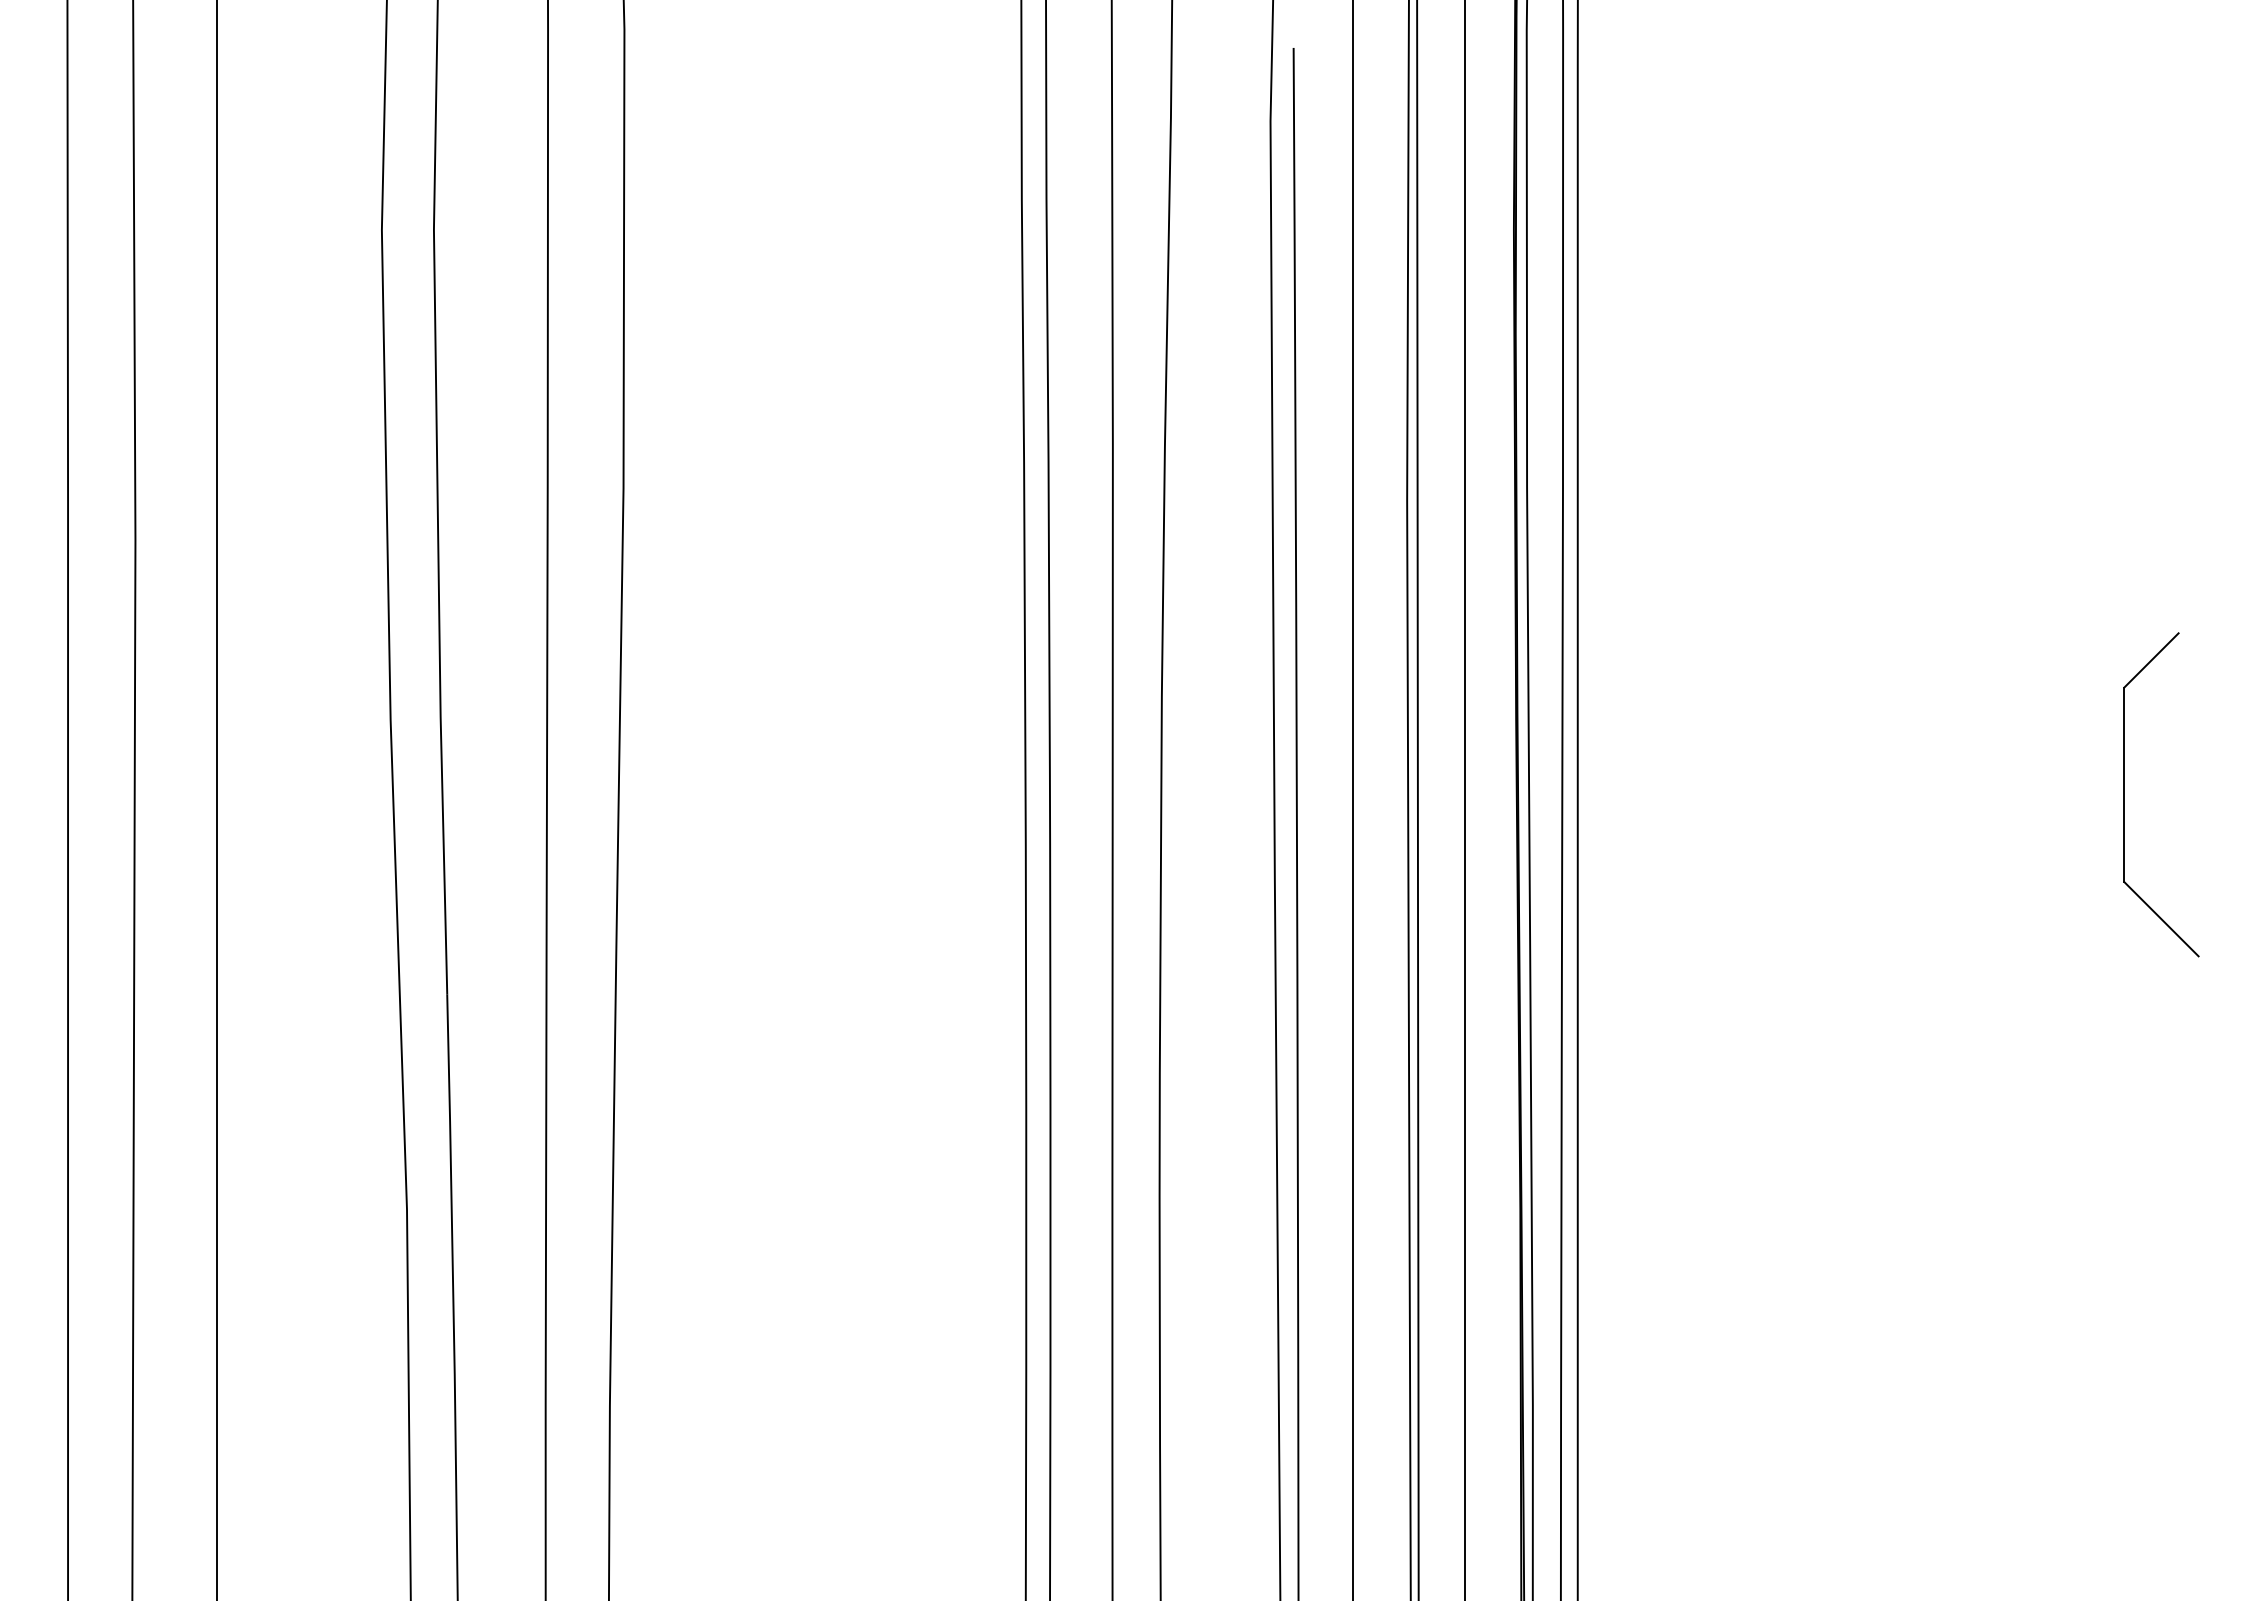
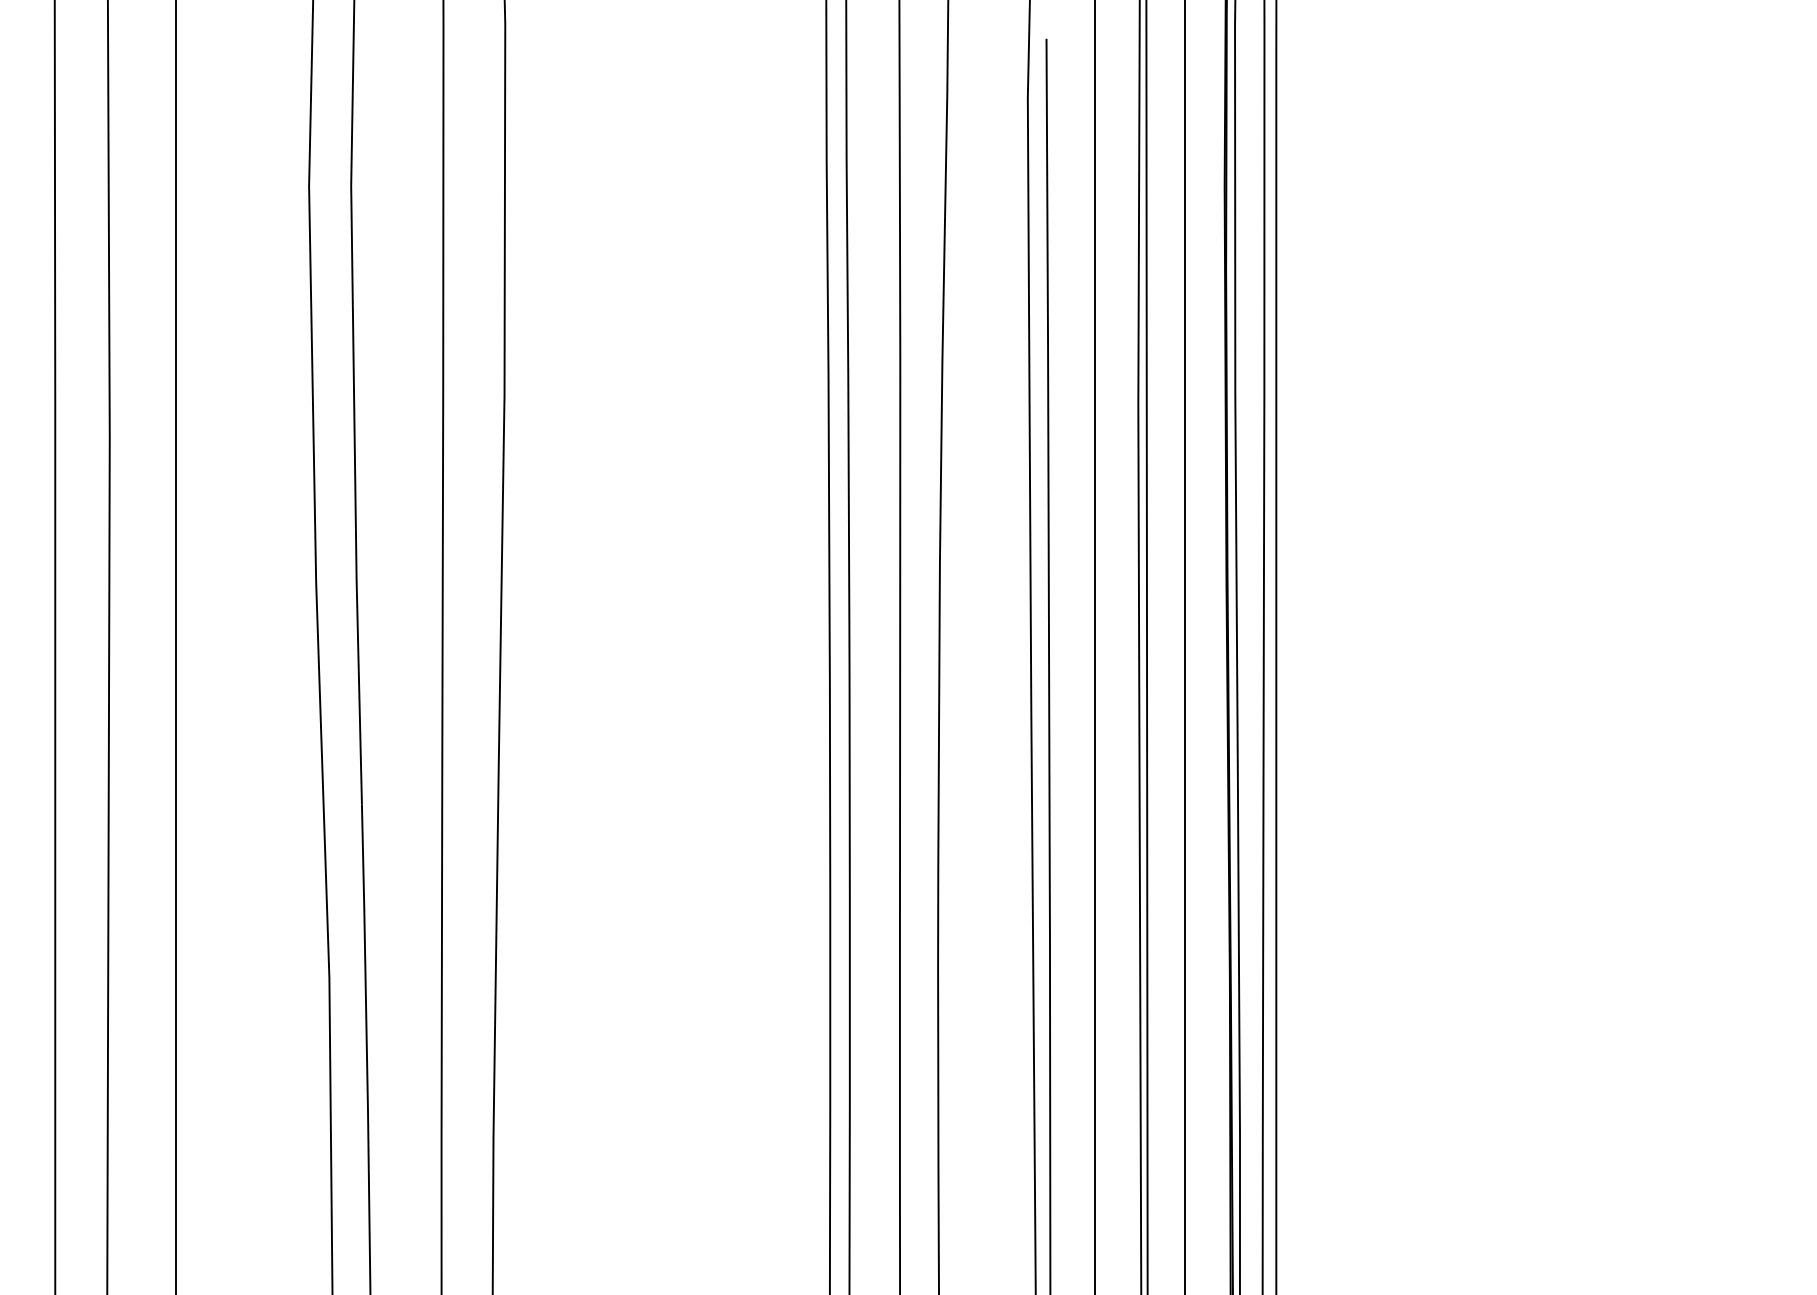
part: (2124, 794) -> (1718, 642), removed

